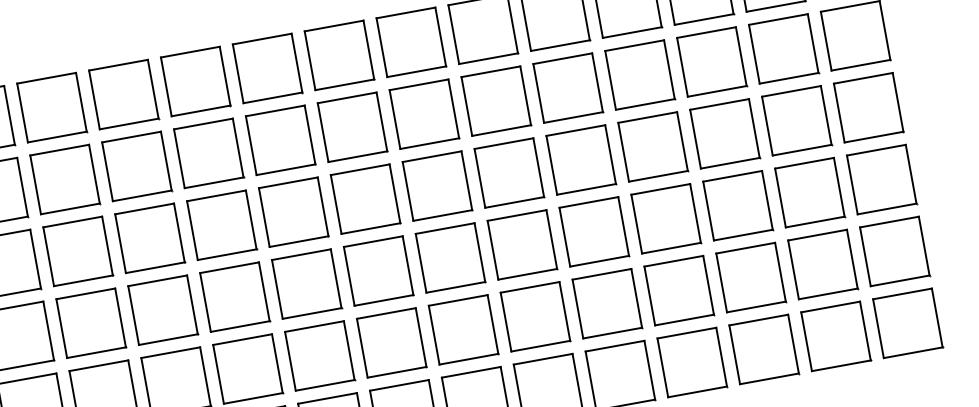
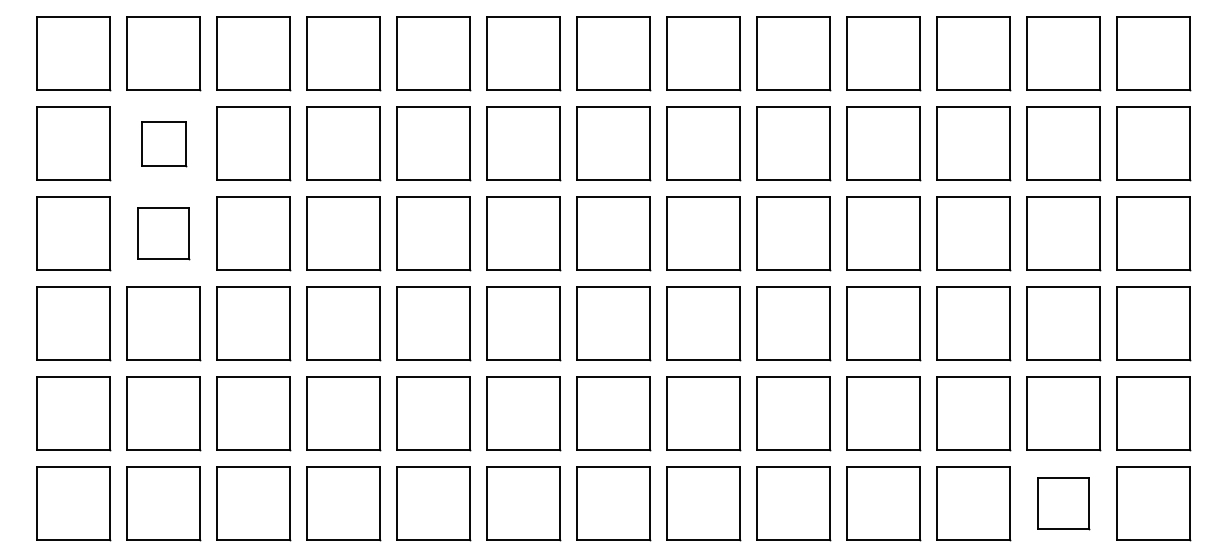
part: (64, 179) -> (163, 143), size x0.6
part: (78, 251) -> (163, 233), size x0.7
part: (836, 336) -> (1063, 503), size x0.7

